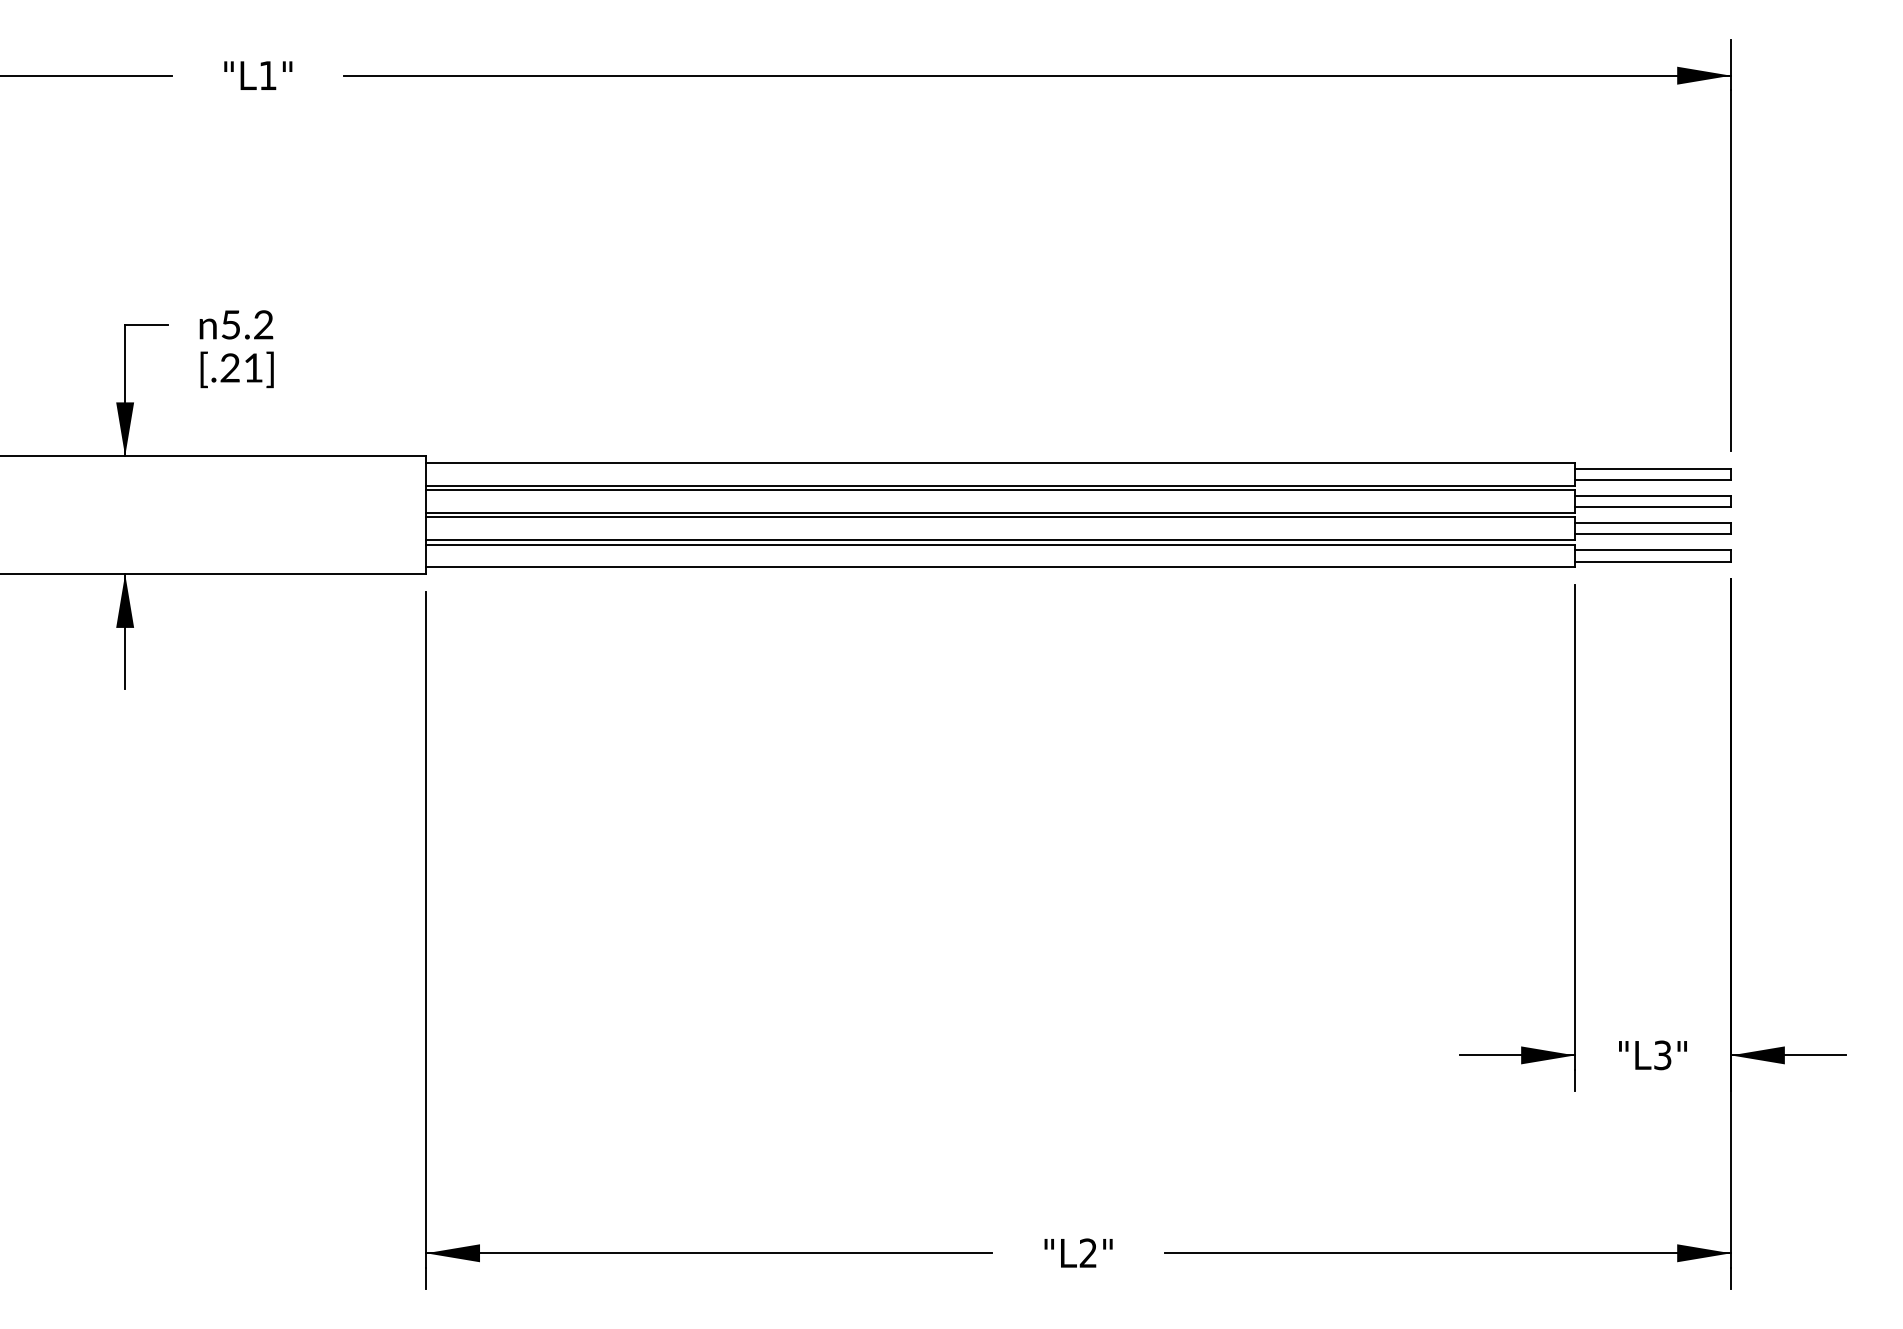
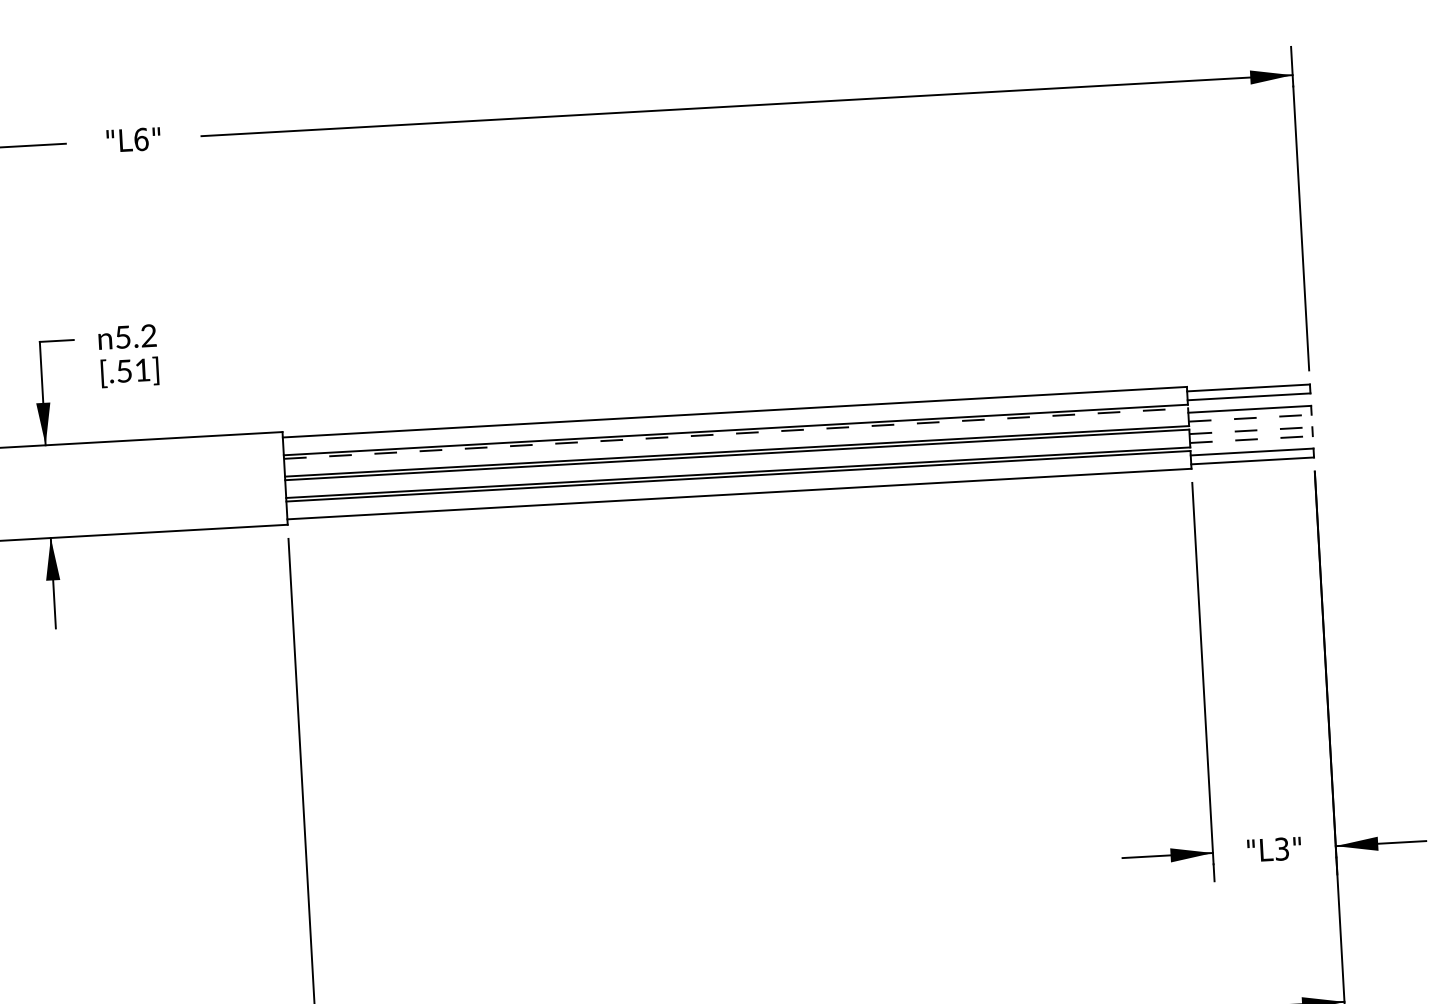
text: (268, 75) -> (141, 139), "L1" -> "L6"
text: (229, 367) -> (123, 370), [.21] -> [.51]
line: (1001, 490) -> (736, 433), solid -> dashed
line: (1653, 507) -> (1250, 418), solid -> dashed
line: (1653, 523) -> (1251, 430), solid -> dashed
line: (1653, 534) -> (1251, 439), solid -> dashed

